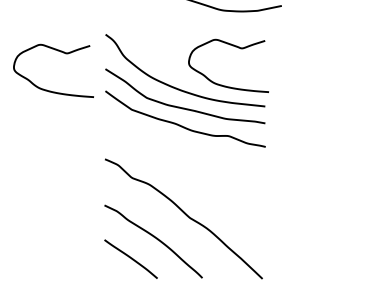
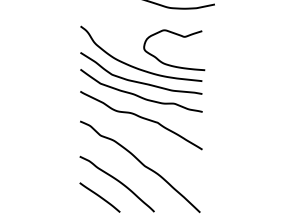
curve: (60, 52) -> (46, 40), removed
curve: (185, 155) -> (141, 118), added

